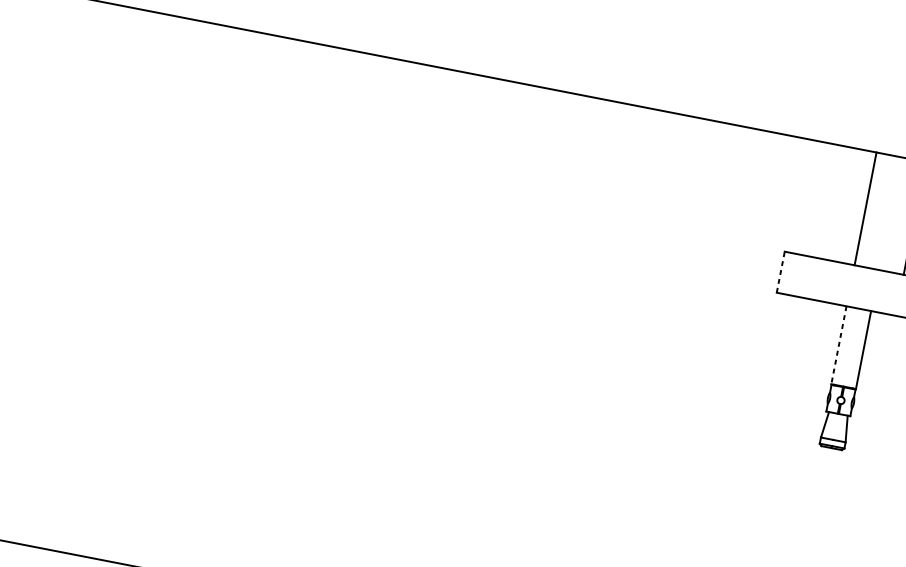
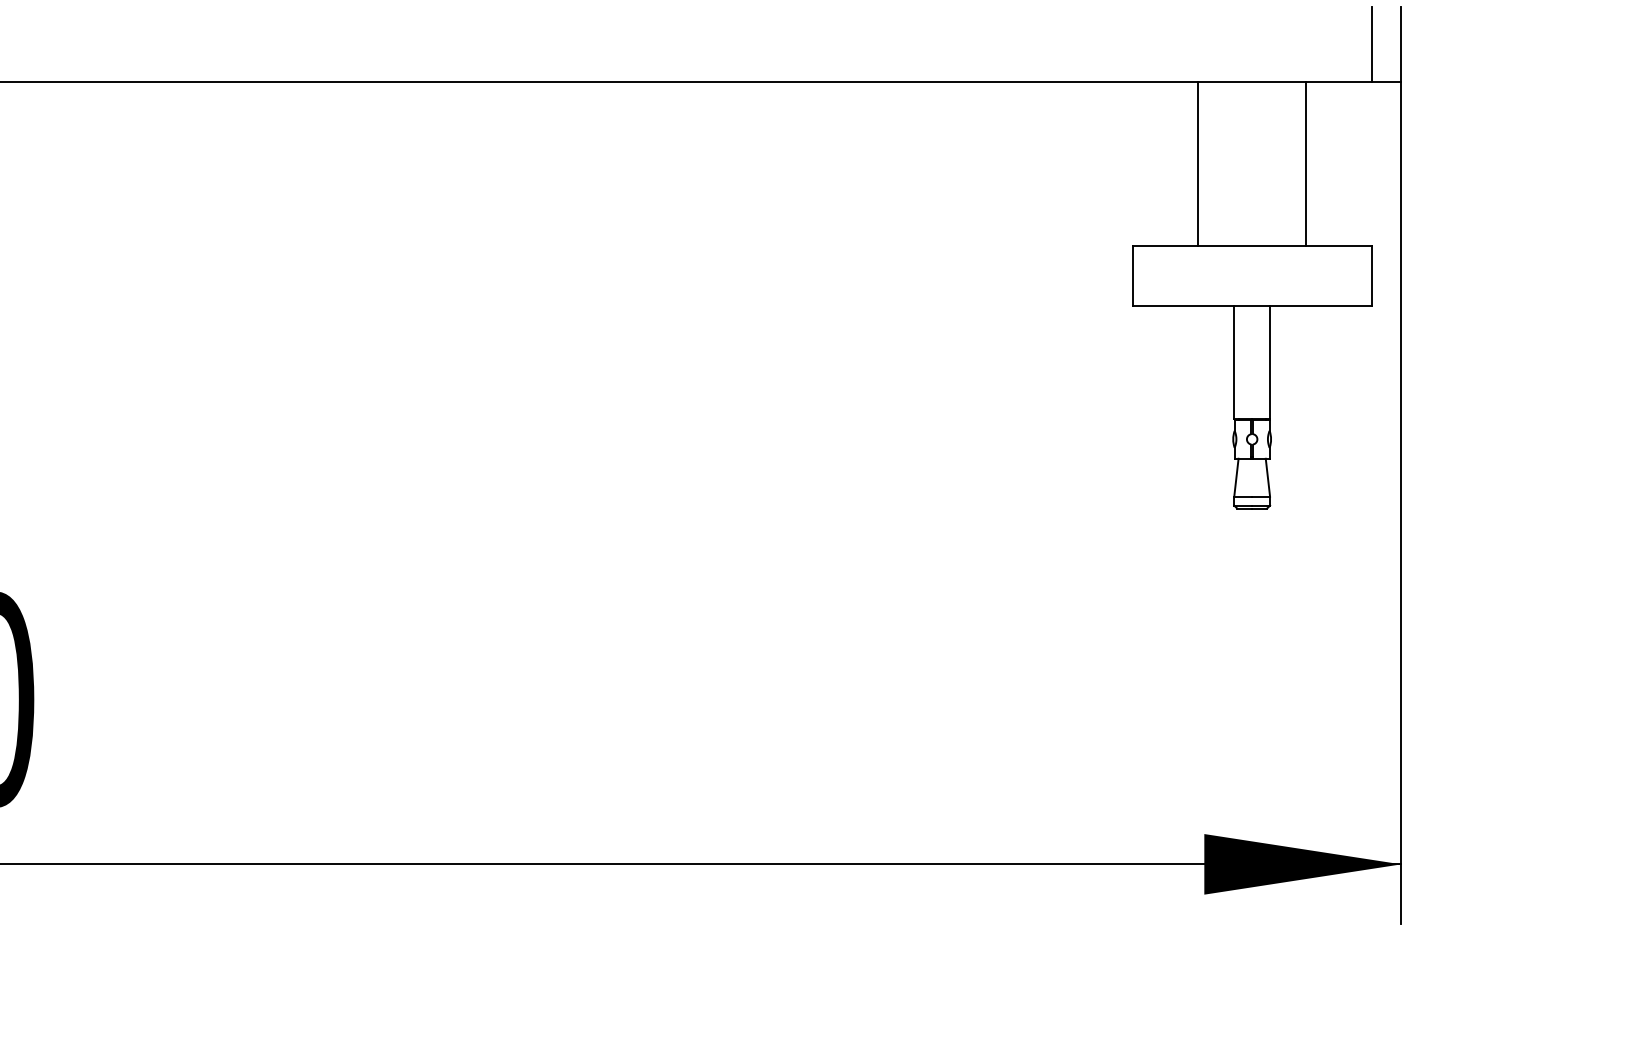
line: (865, 208) -> (1198, 163), moved
line: (780, 271) -> (1132, 275), dashed -> solid
line: (839, 345) -> (1234, 362), dashed -> solid

